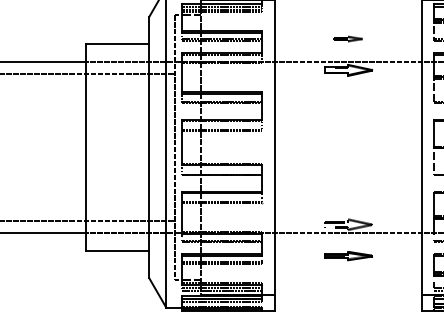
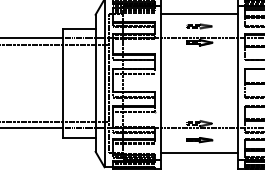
line: (347, 14) -> (199, 13), added
part: (347, 39) -> (199, 26), size x1.67
line: (347, 279) -> (199, 152), added

